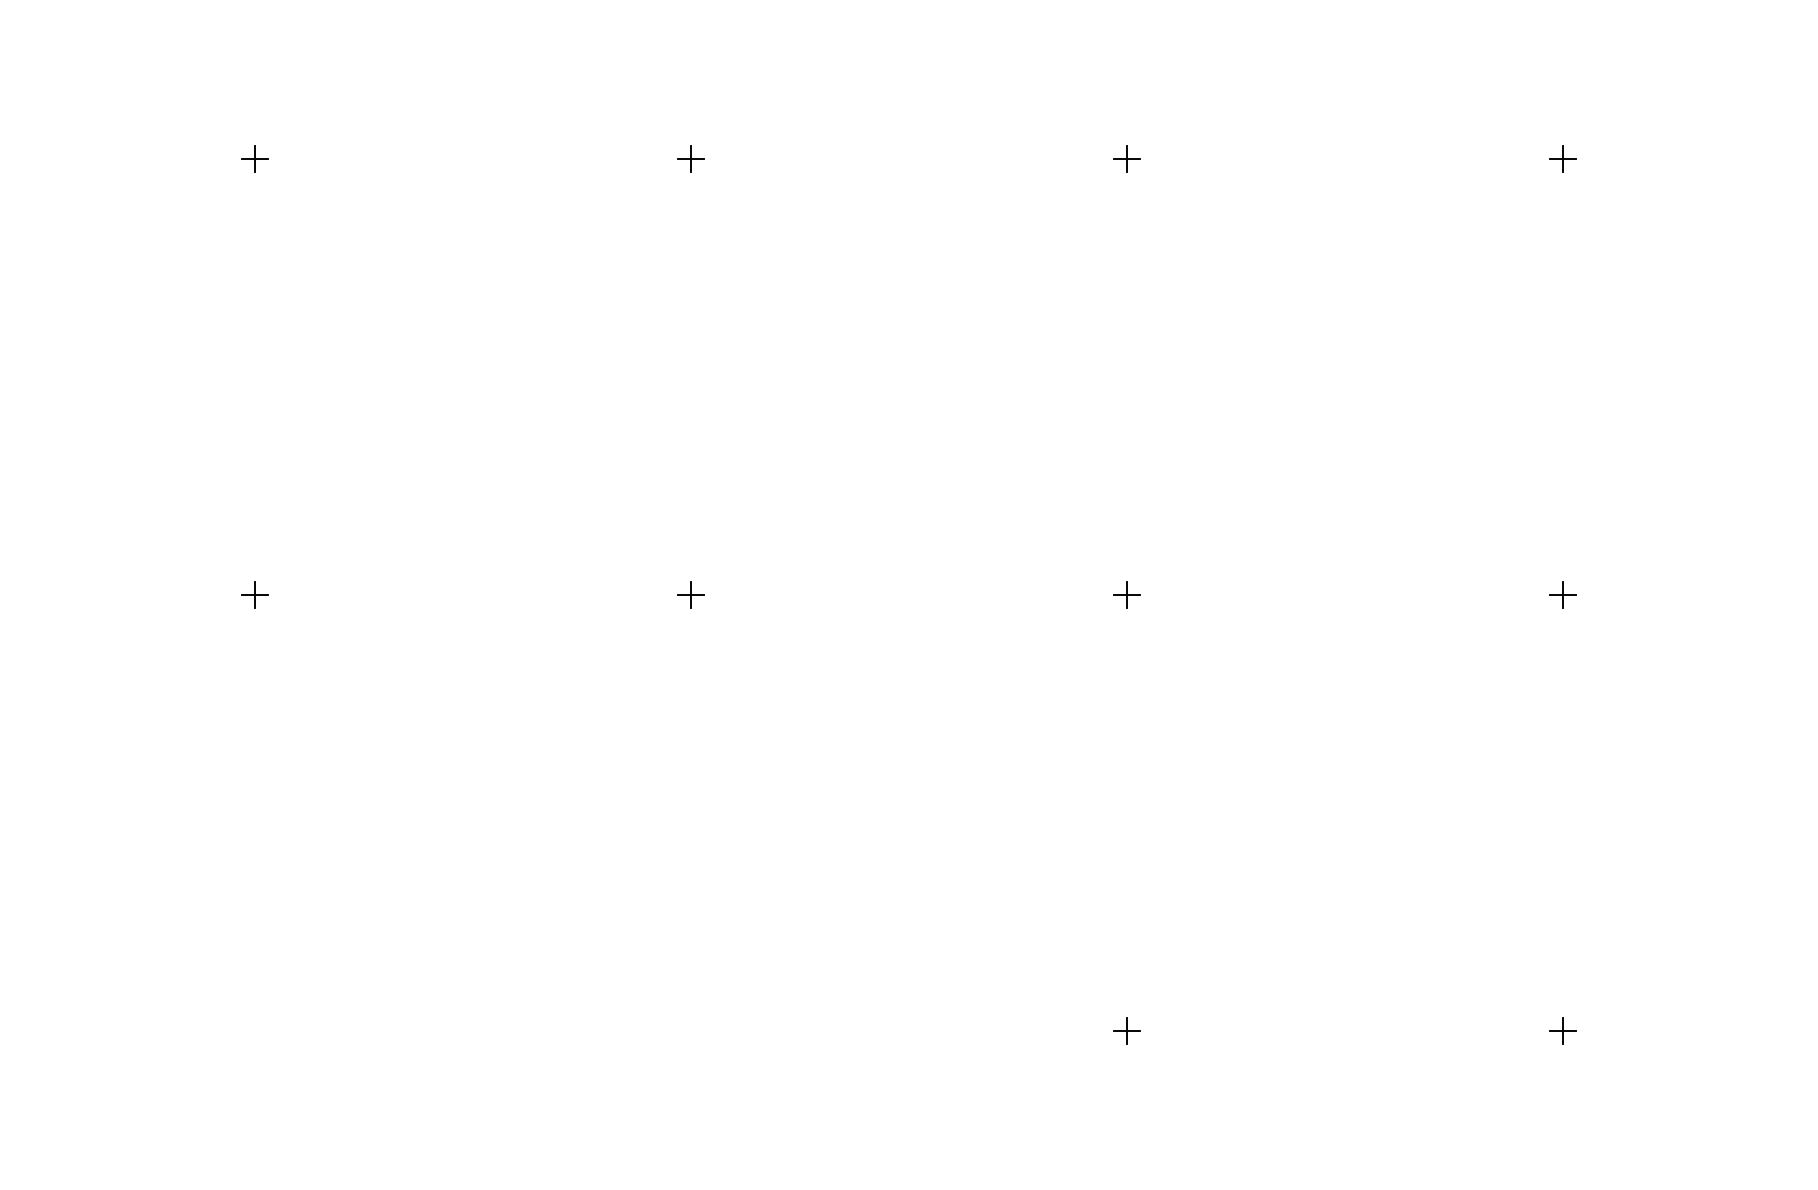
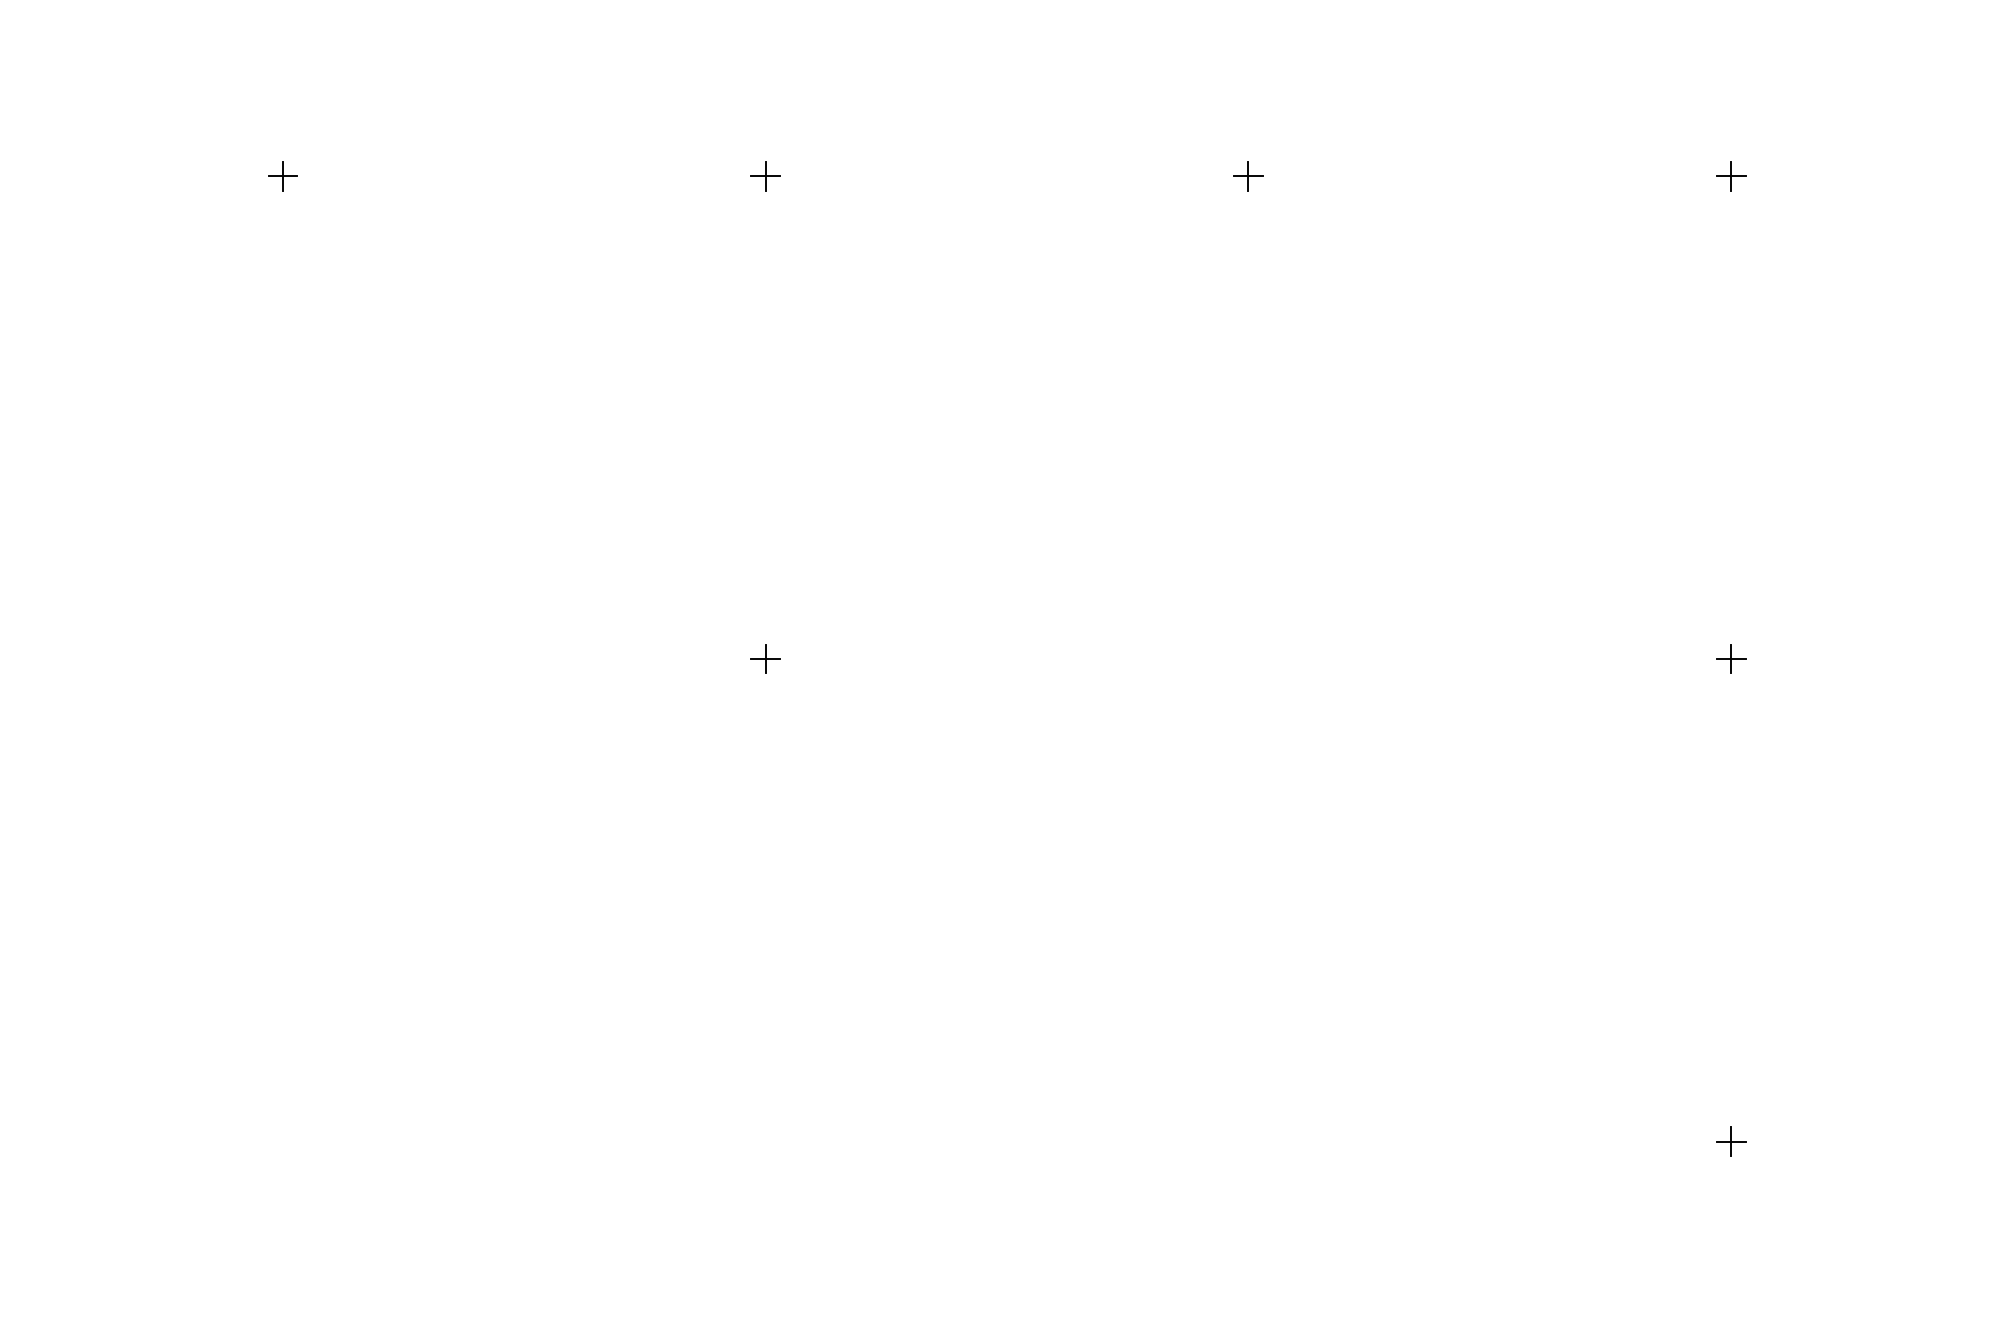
part: (254, 594) -> (282, 658), removed
part: (1127, 594) -> (1248, 658), removed
part: (1127, 1030) -> (1248, 1141), removed

